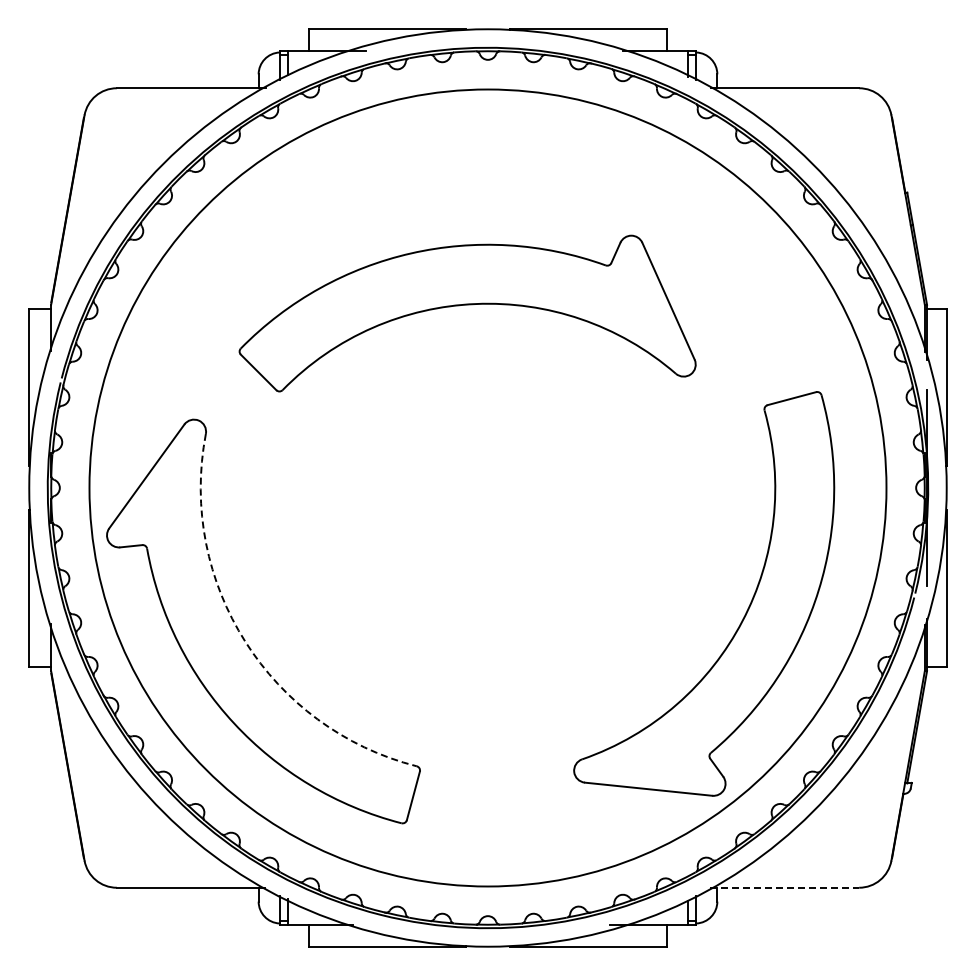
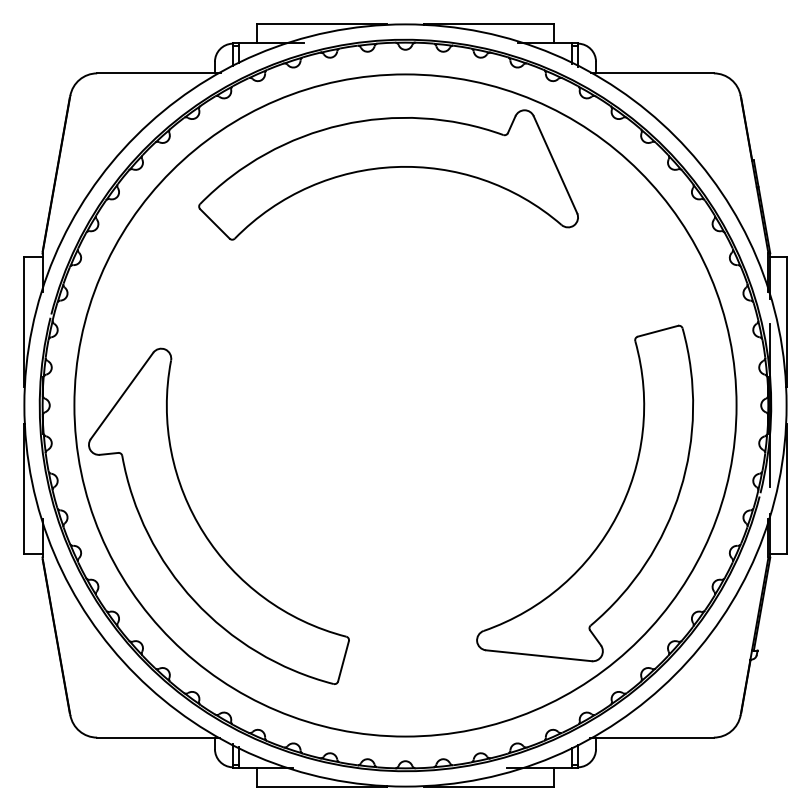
part: (467, 305) -> (388, 168), moved
arc: (245, 641) -> (204, 533), dashed -> solid
line: (785, 887) -> (652, 737), dashed -> solid

